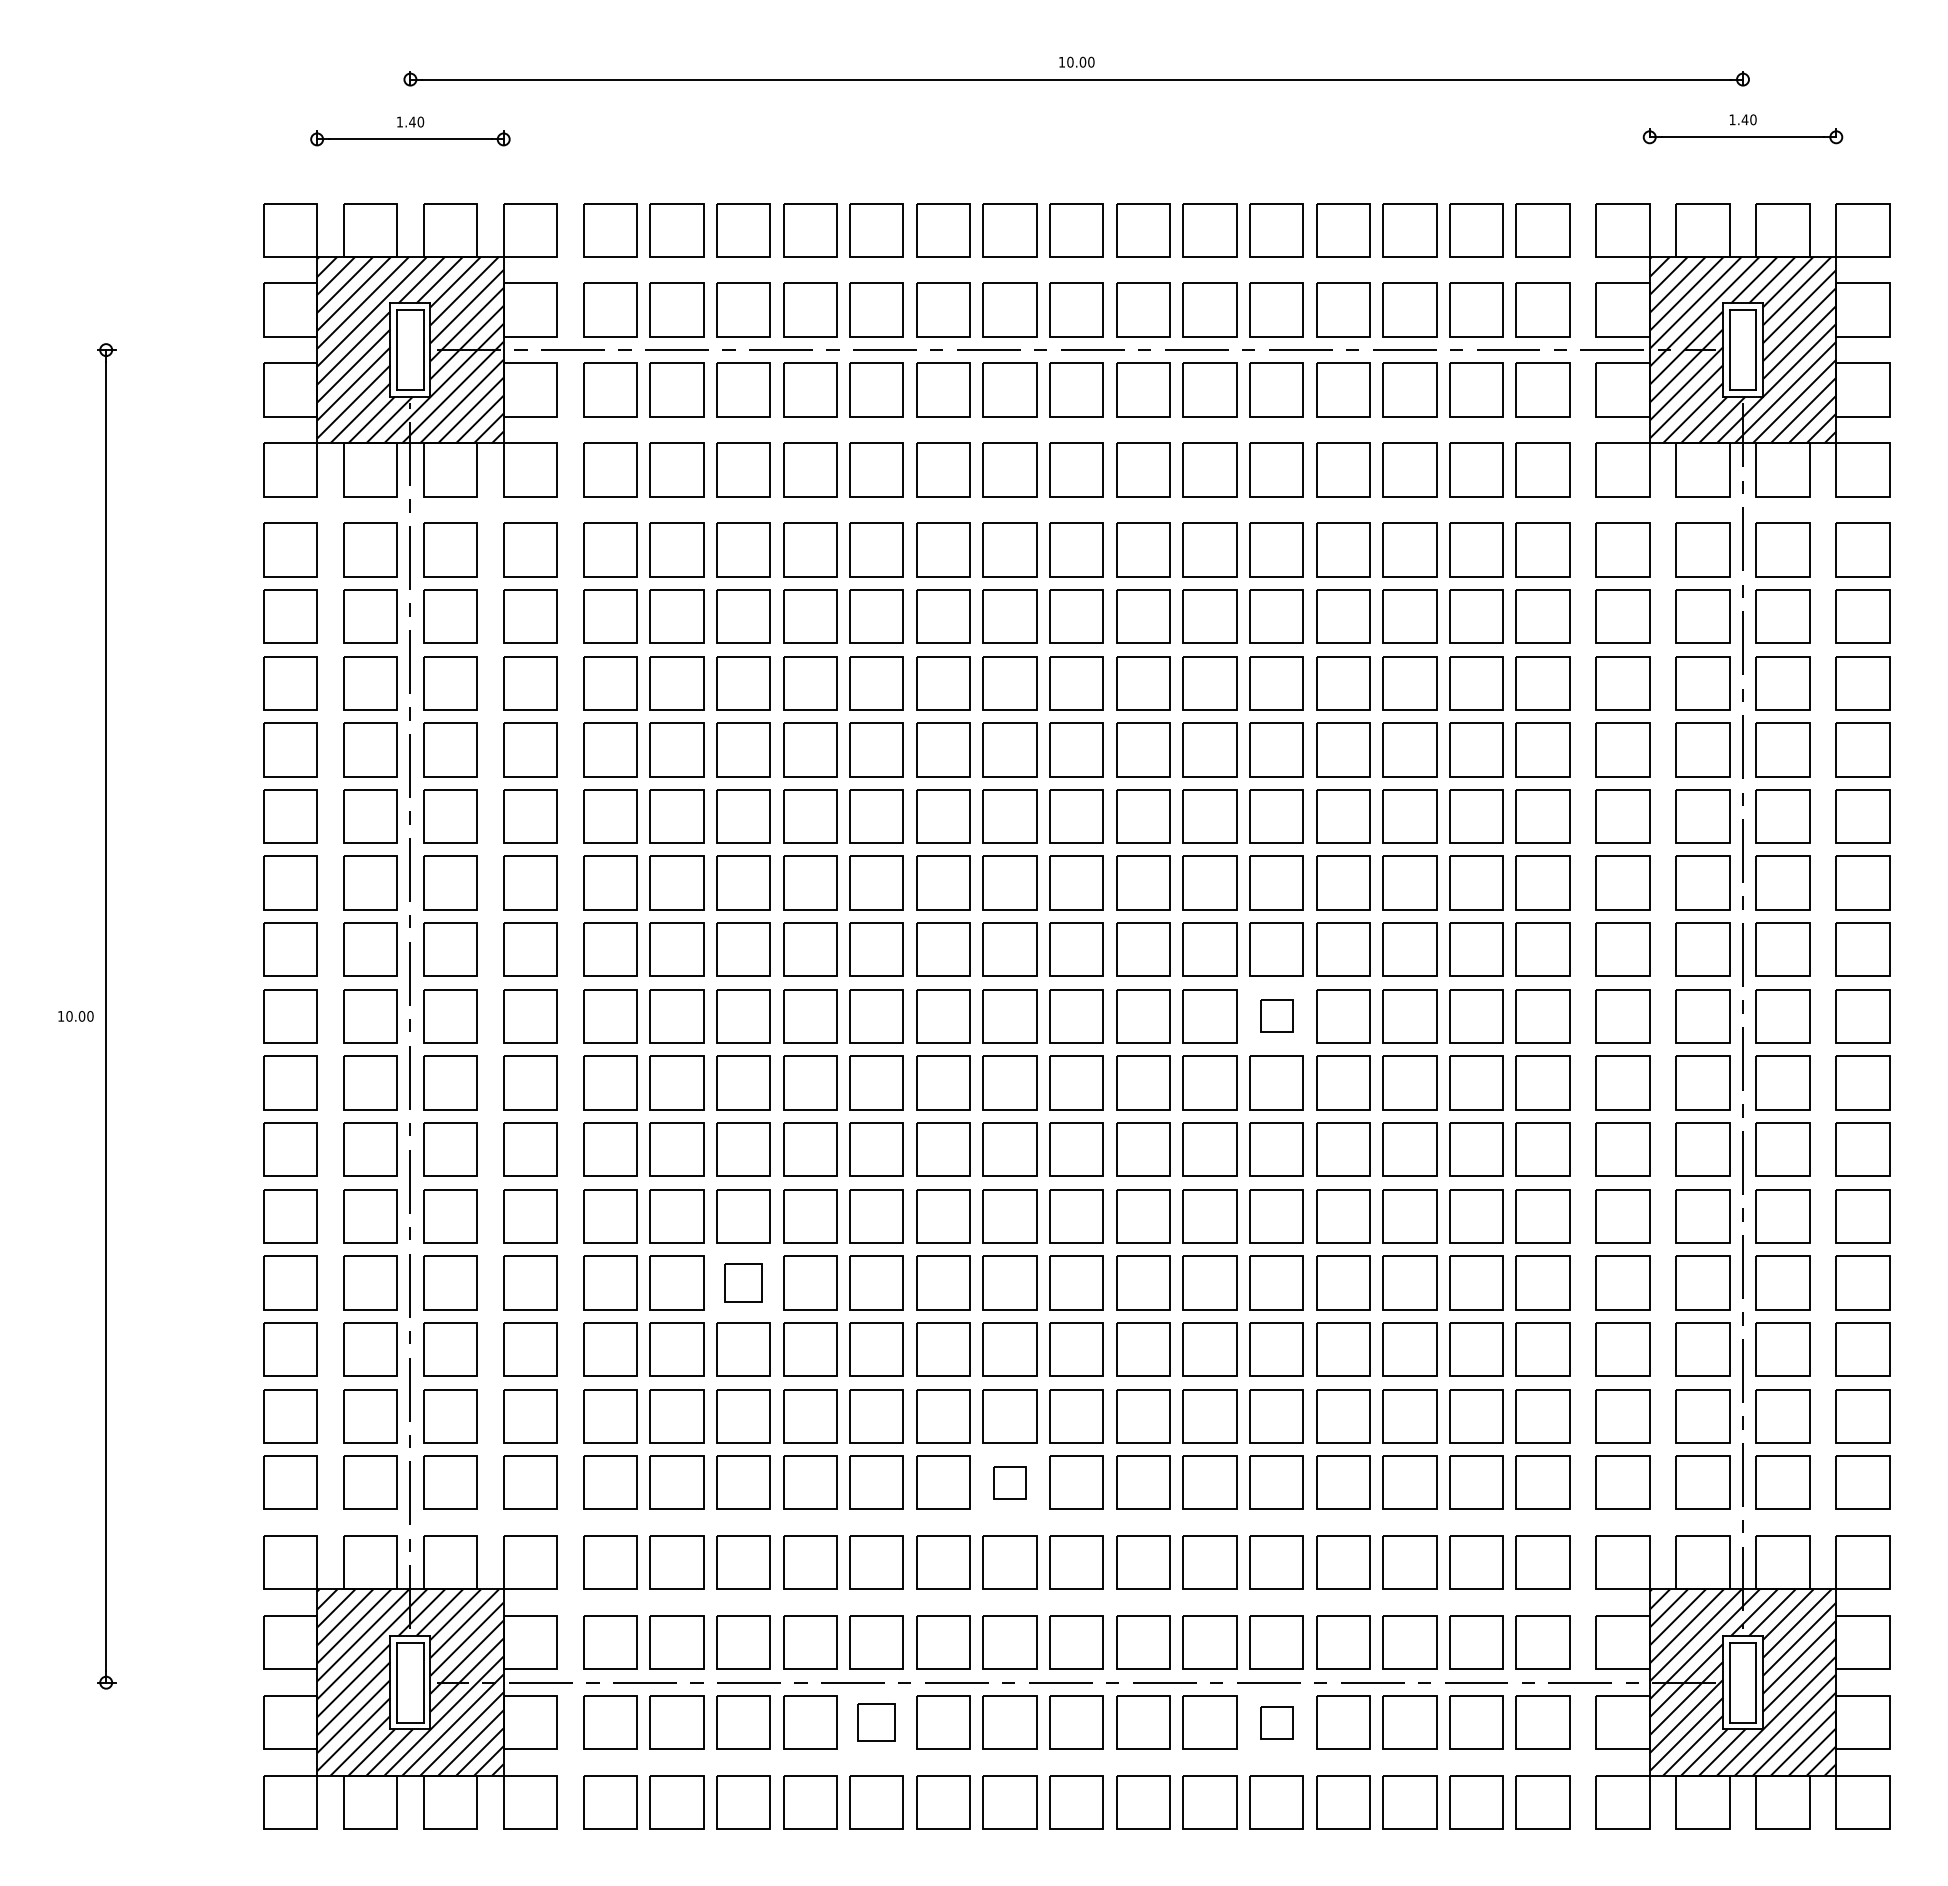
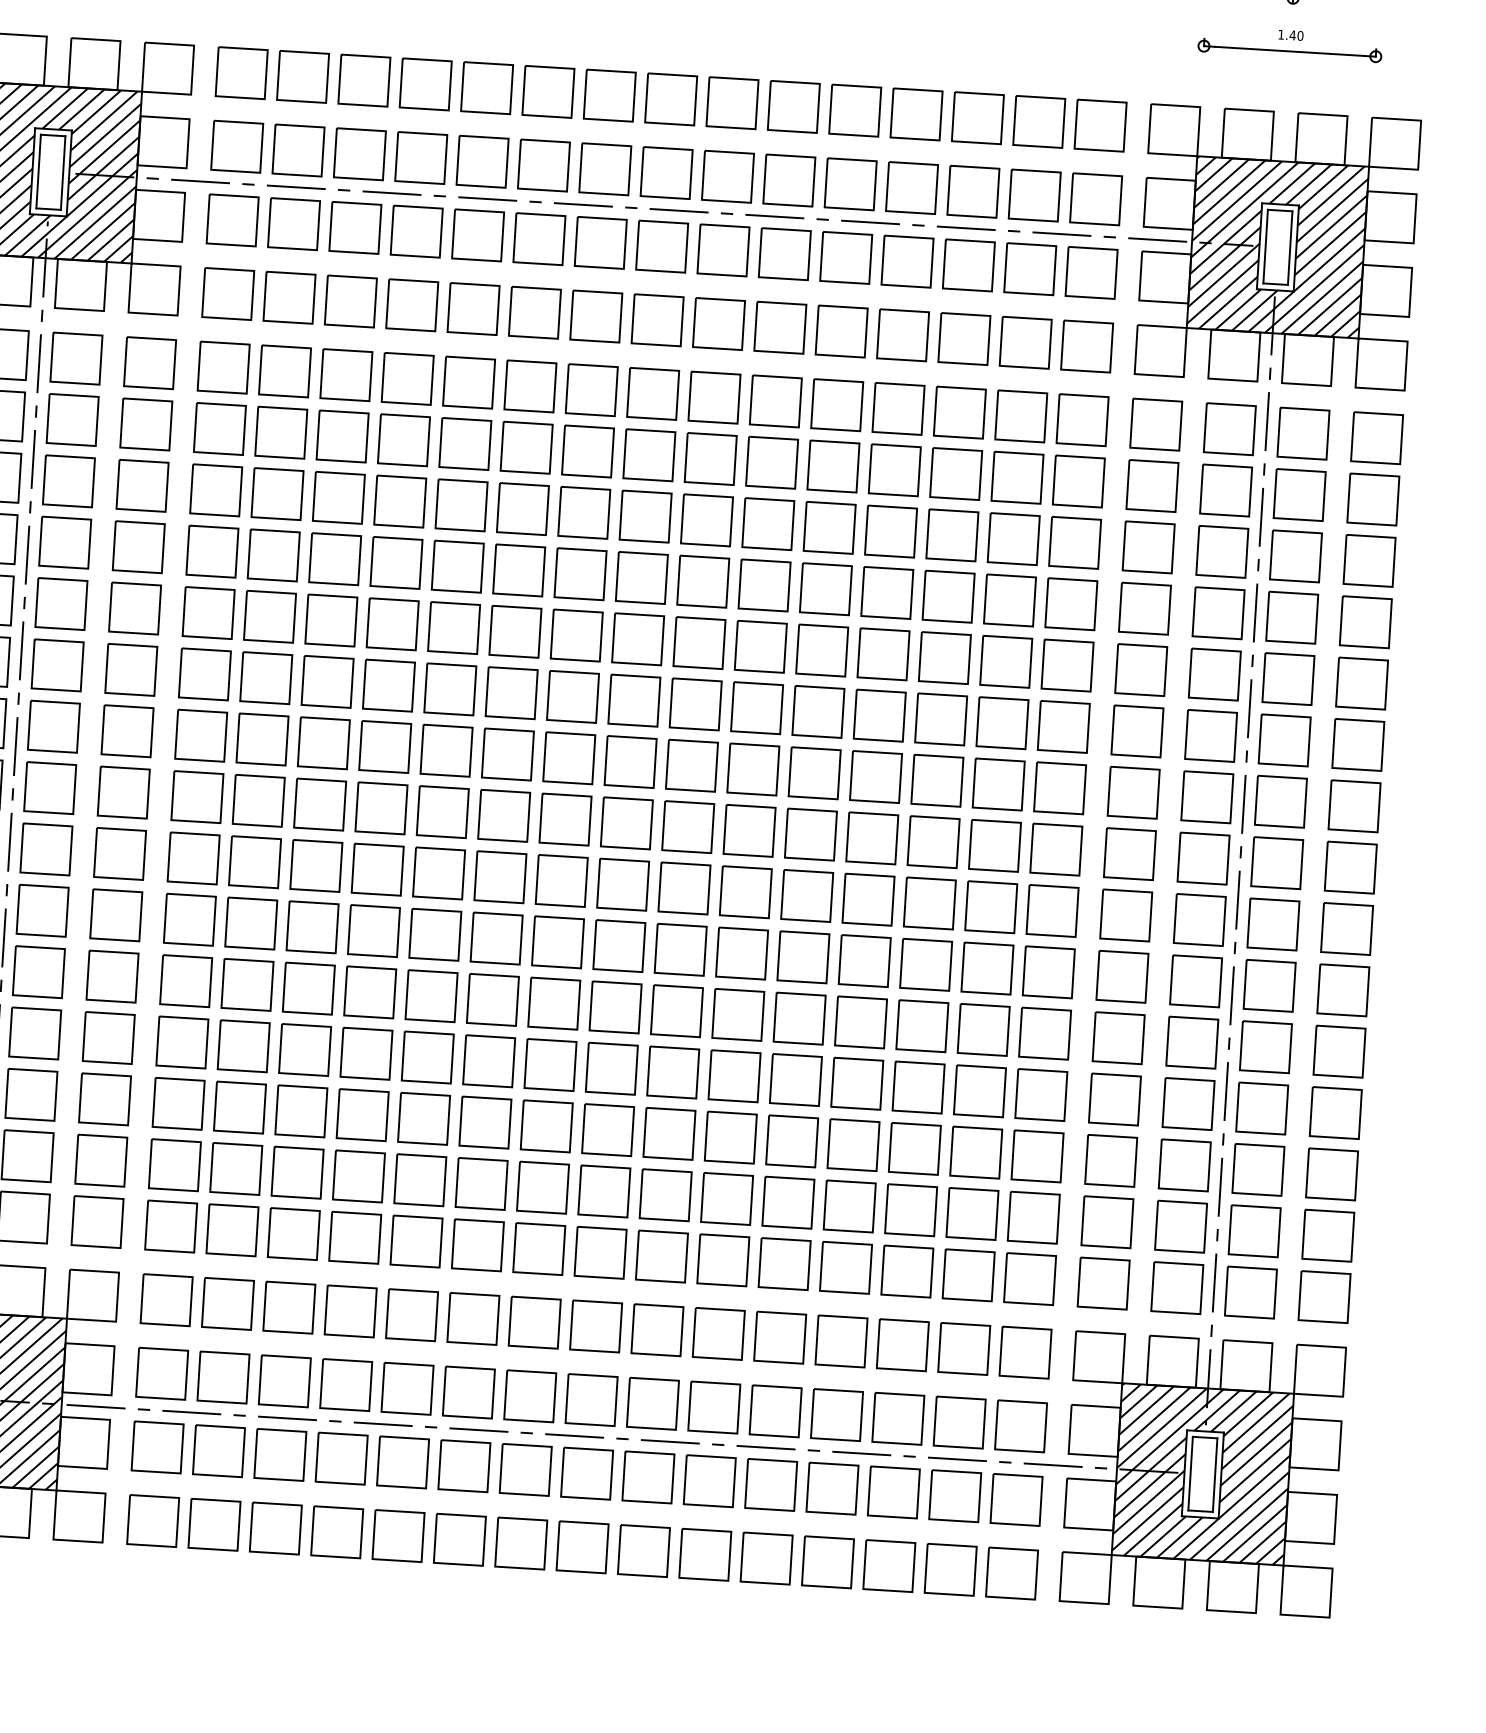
part: (1276, 1016) -> (810, 834), size x1.67
part: (743, 1282) -> (305, 1049), size x1.43
part: (1009, 1482) -> (538, 1248), size x1.67
part: (876, 1722) -> (402, 1462), size x1.43
part: (1276, 1722) -> (771, 1484), size x1.67

